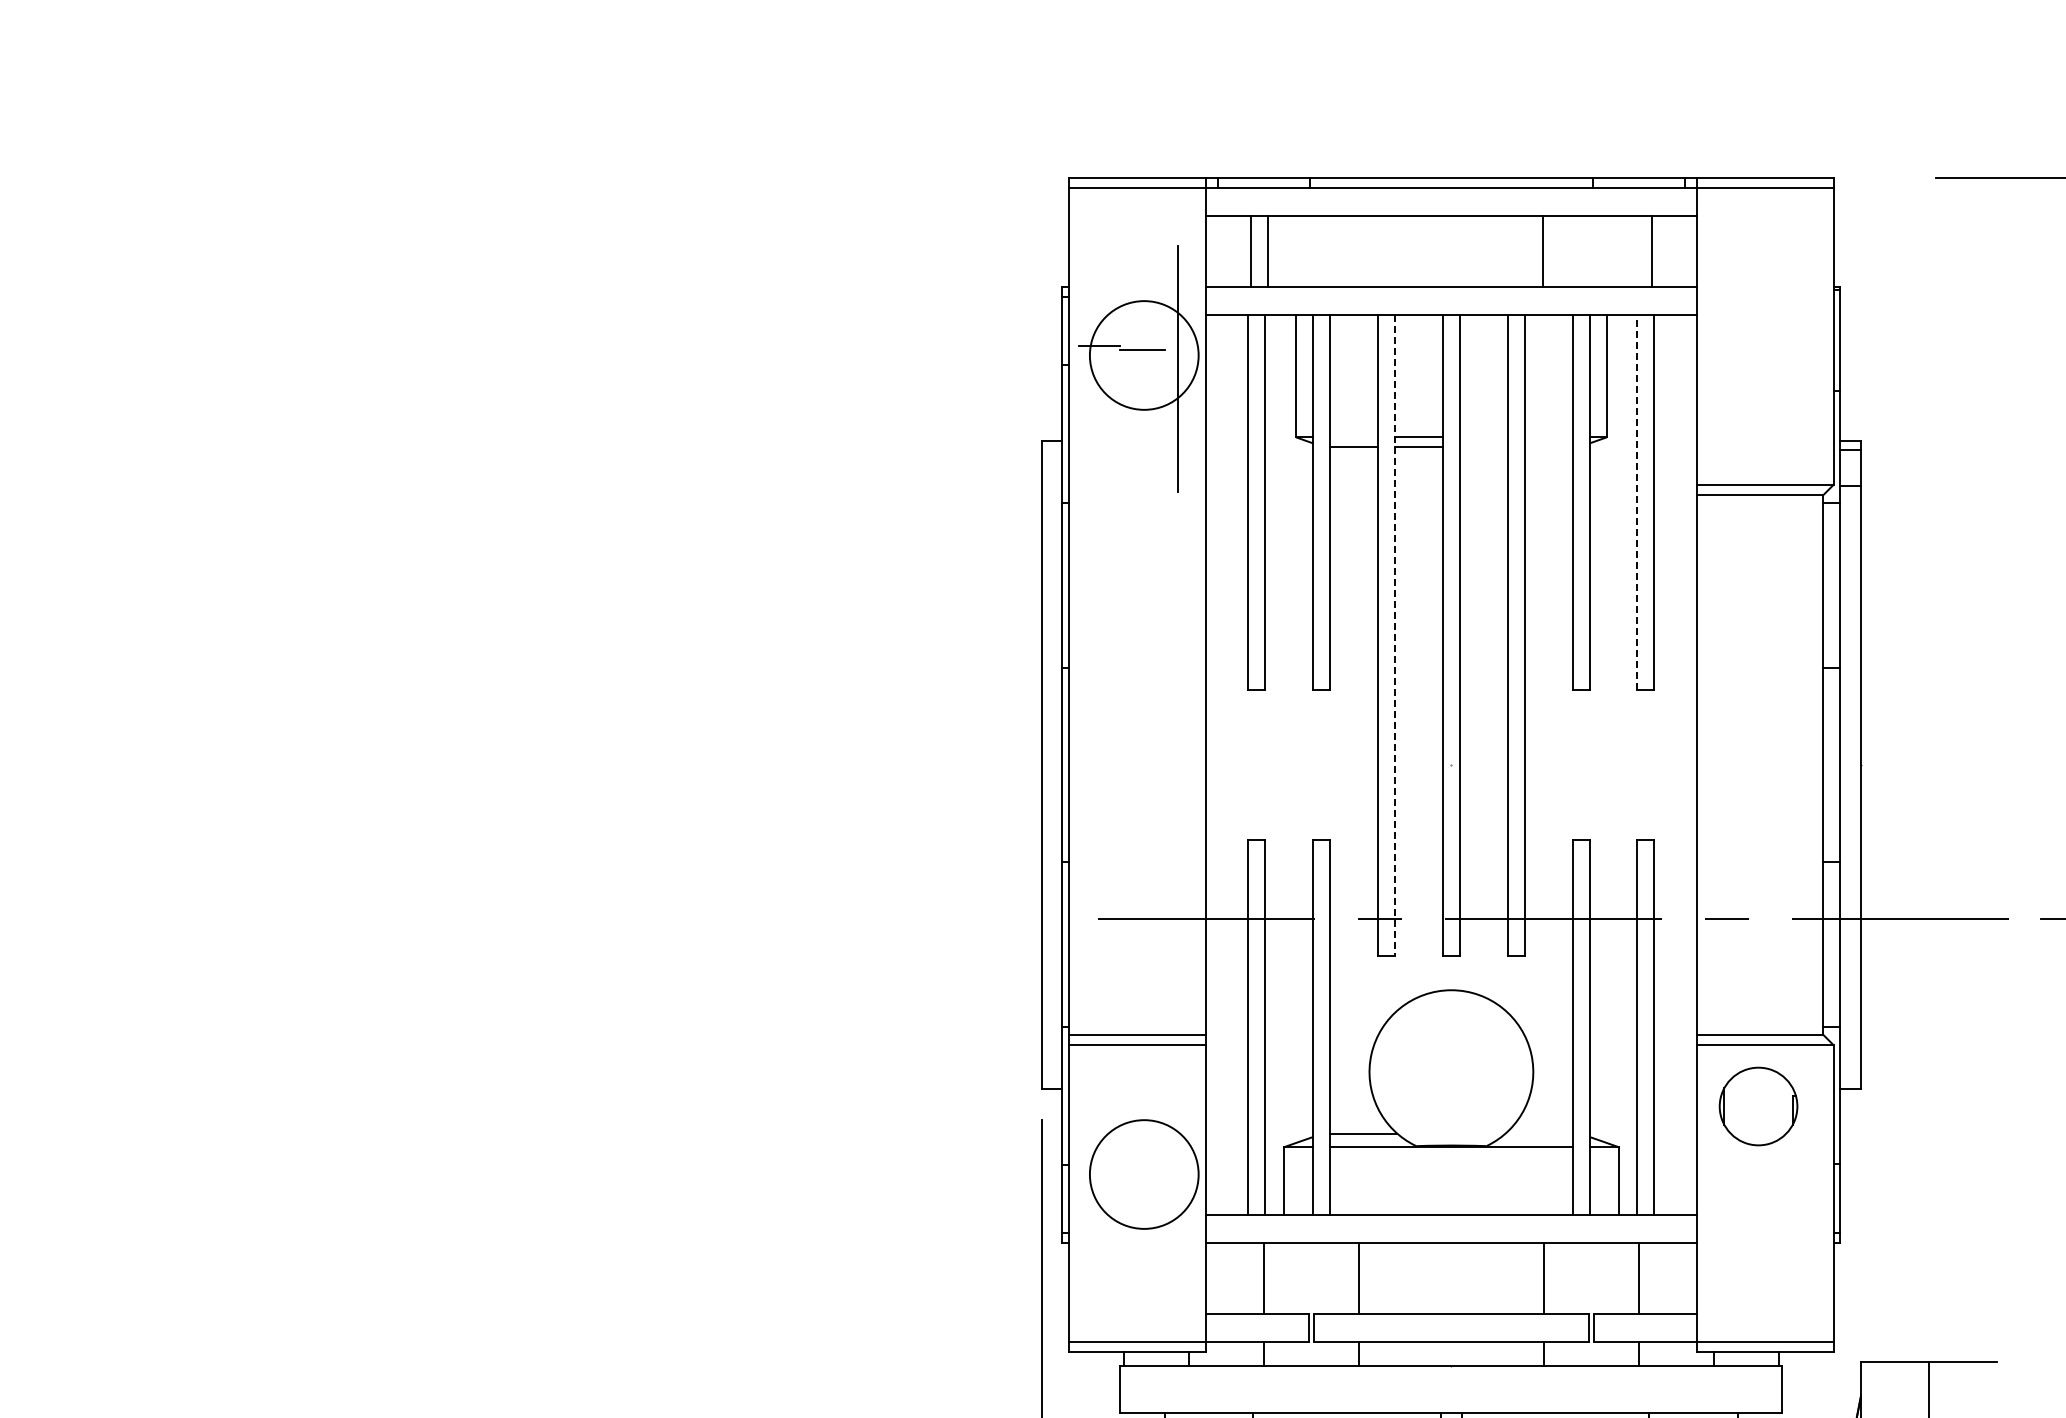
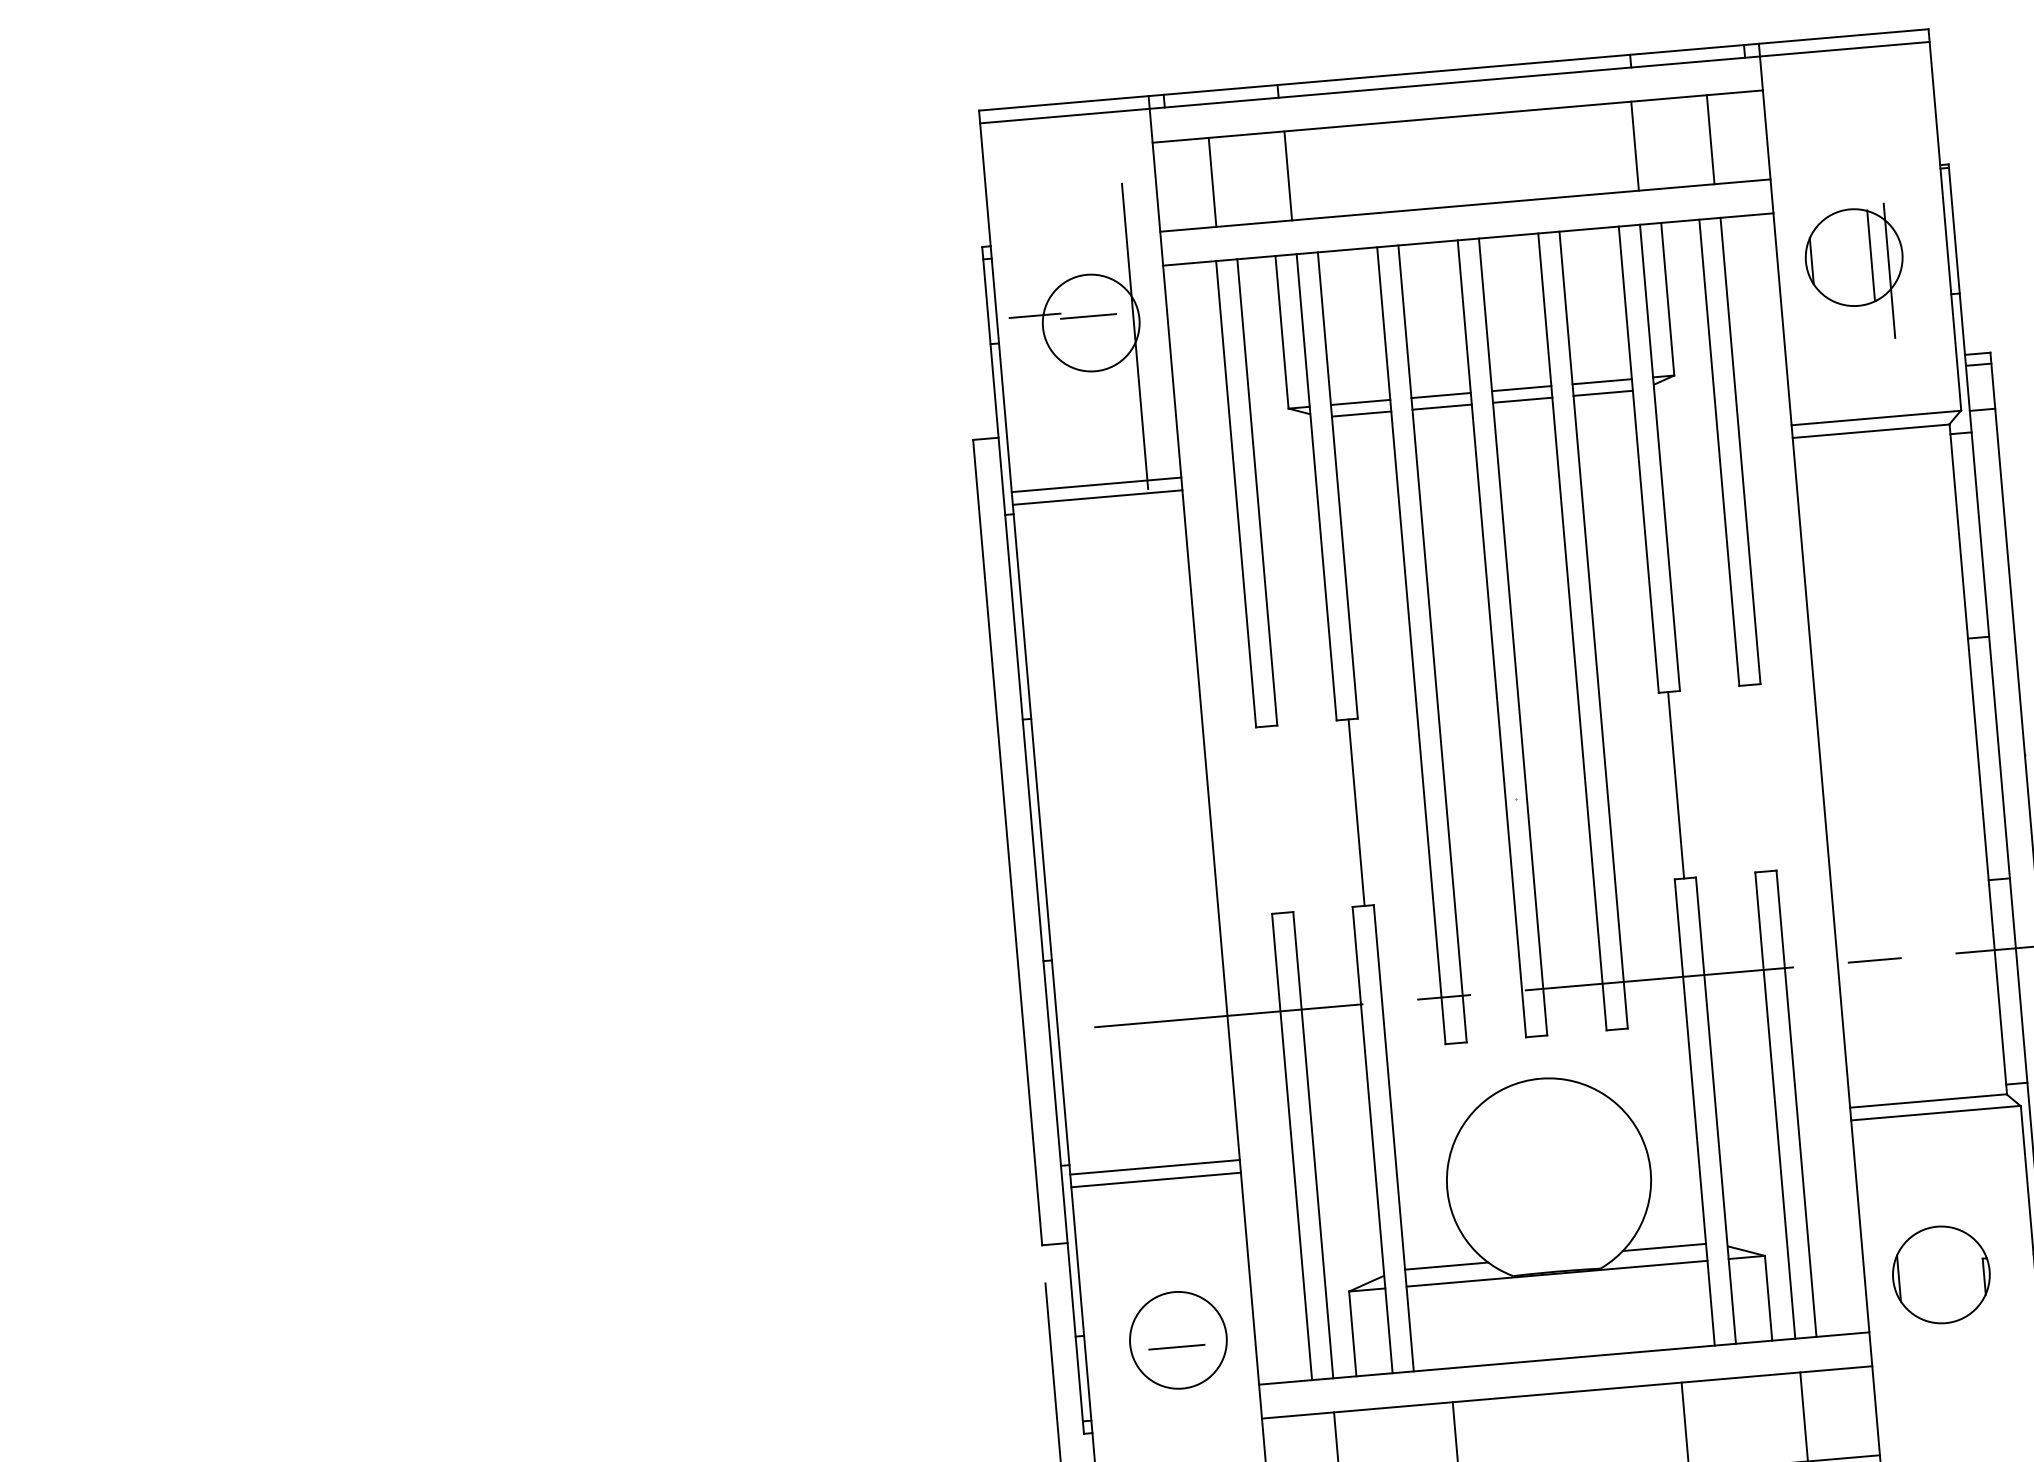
line: (1267, 251) -> (1287, 176), moved
line: (1543, 251) -> (1635, 146), moved
circle: (1144, 355) -> (1091, 323), size x0.71
part: (1758, 367) -> (1855, 272), added
line: (1354, 437) -> (1361, 402), added
line: (1483, 437) -> (1521, 388), added
line: (1548, 437) -> (1602, 381), added
line: (1483, 446) -> (1522, 399), added
line: (1548, 446) -> (1602, 393), added
line: (1137, 485) -> (1096, 485), added
line: (1137, 495) -> (1097, 497), added
line: (1637, 502) -> (1719, 453), dashed -> solid
line: (1395, 635) -> (1433, 644), dashed -> solid
line: (1322, 764) -> (1356, 812), added
line: (1580, 764) -> (1676, 784), added
part: (1758, 1106) -> (1941, 1274), moved
line: (1538, 1133) -> (1663, 1247), added
circle: (1144, 1174) -> (1178, 1340), size x0.71
line: (1142, 1179) -> (1176, 1346), added

